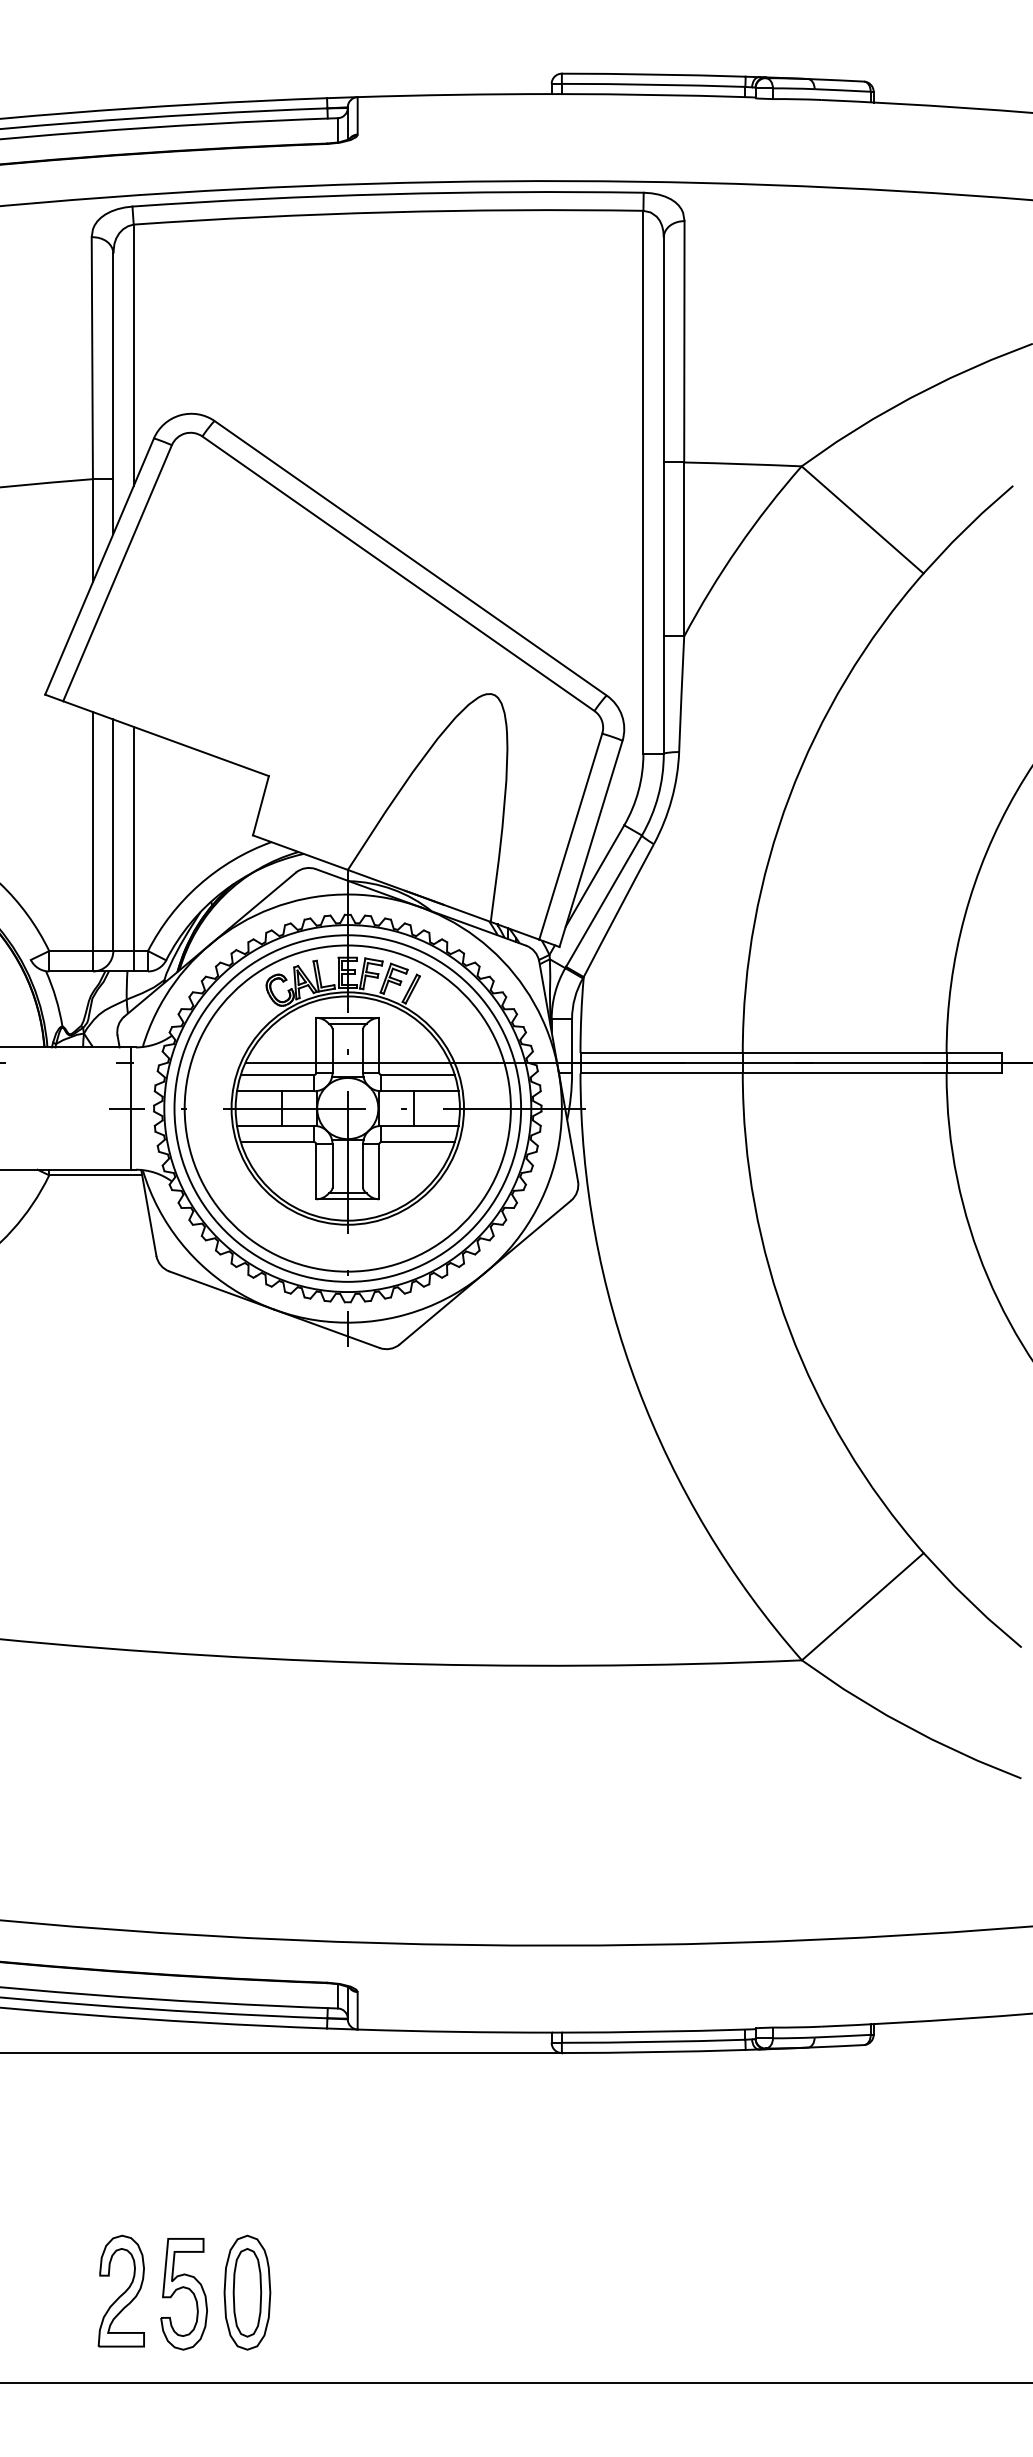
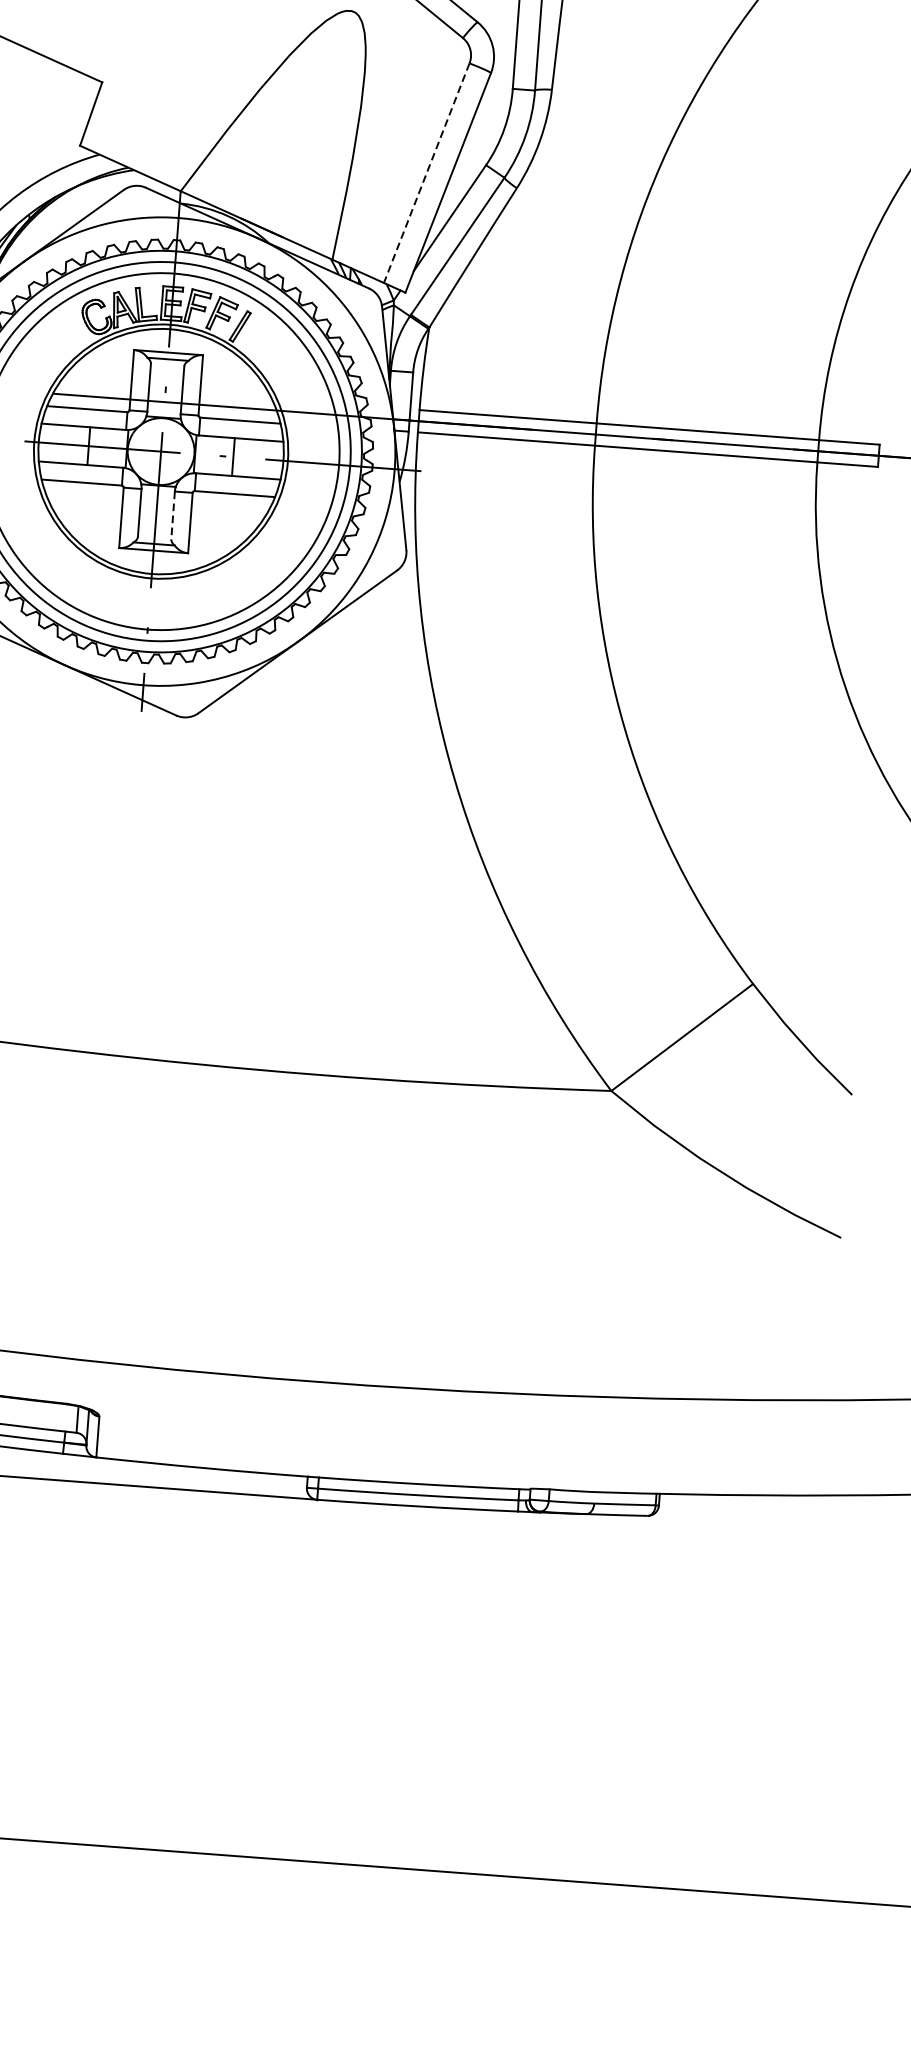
line: (570, 836) -> (426, 173), solid -> dashed
line: (363, 1165) -> (173, 515), solid -> dashed

